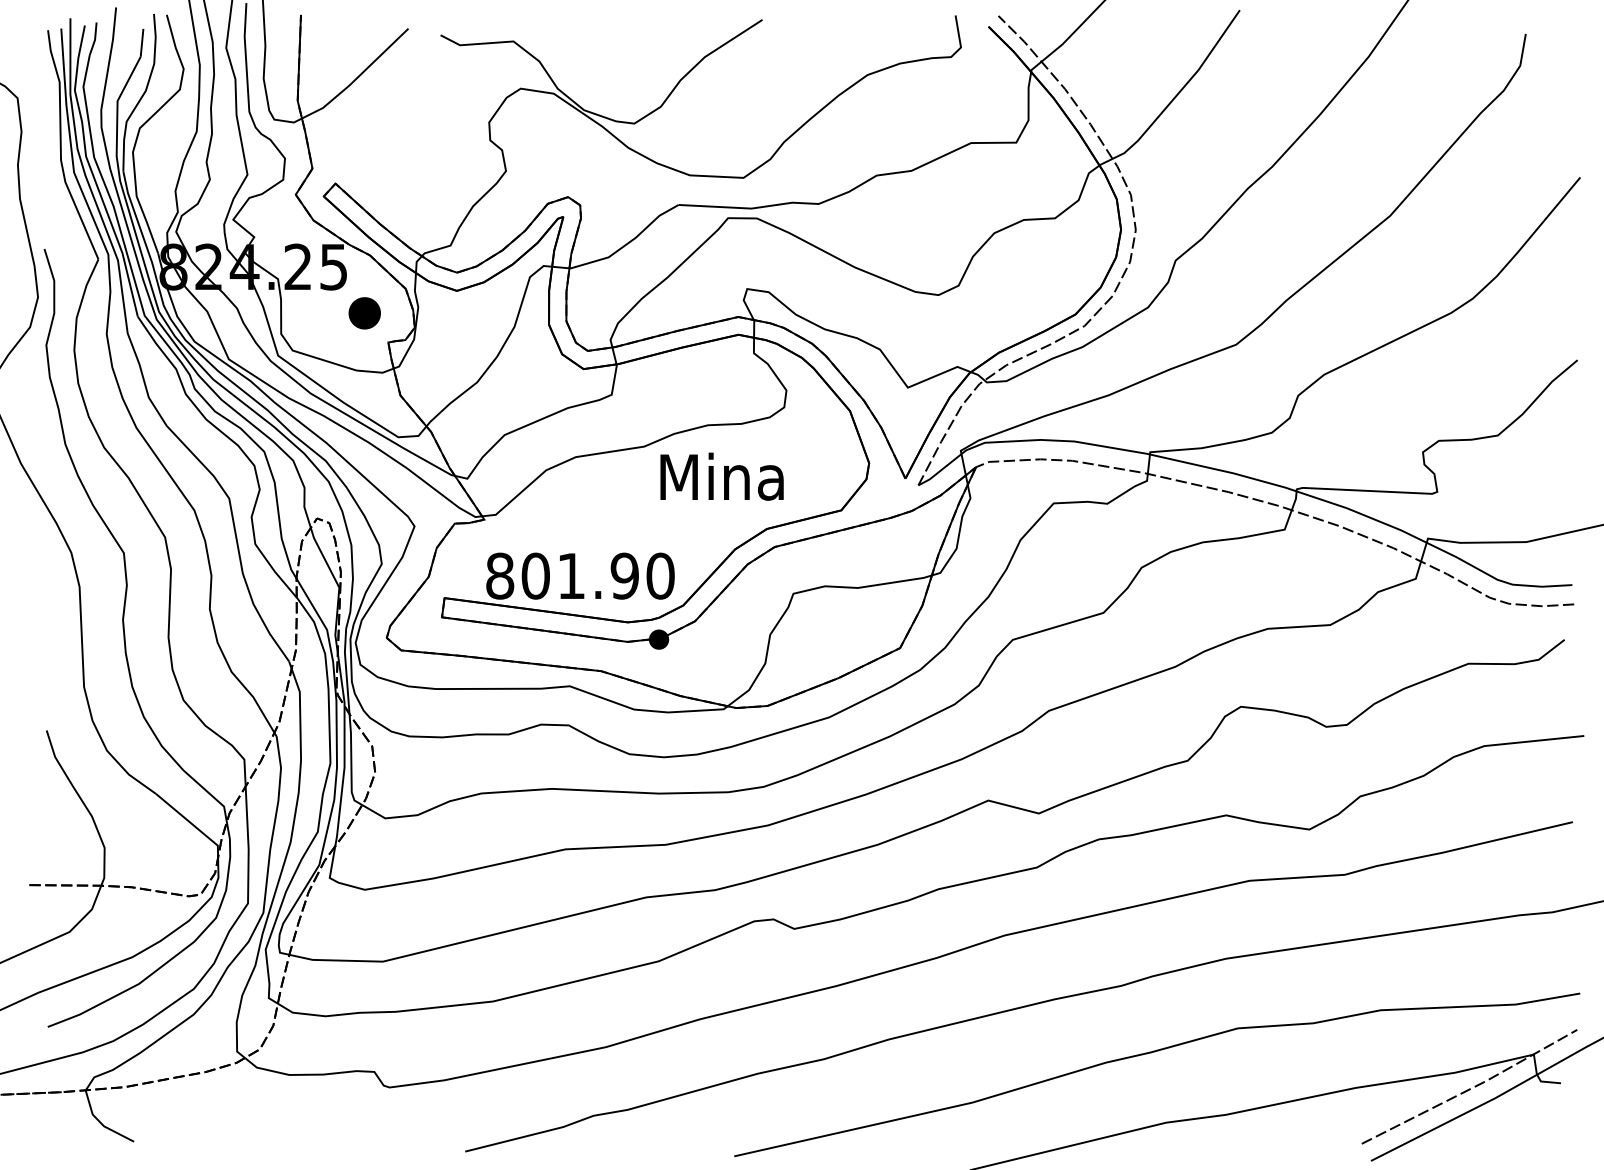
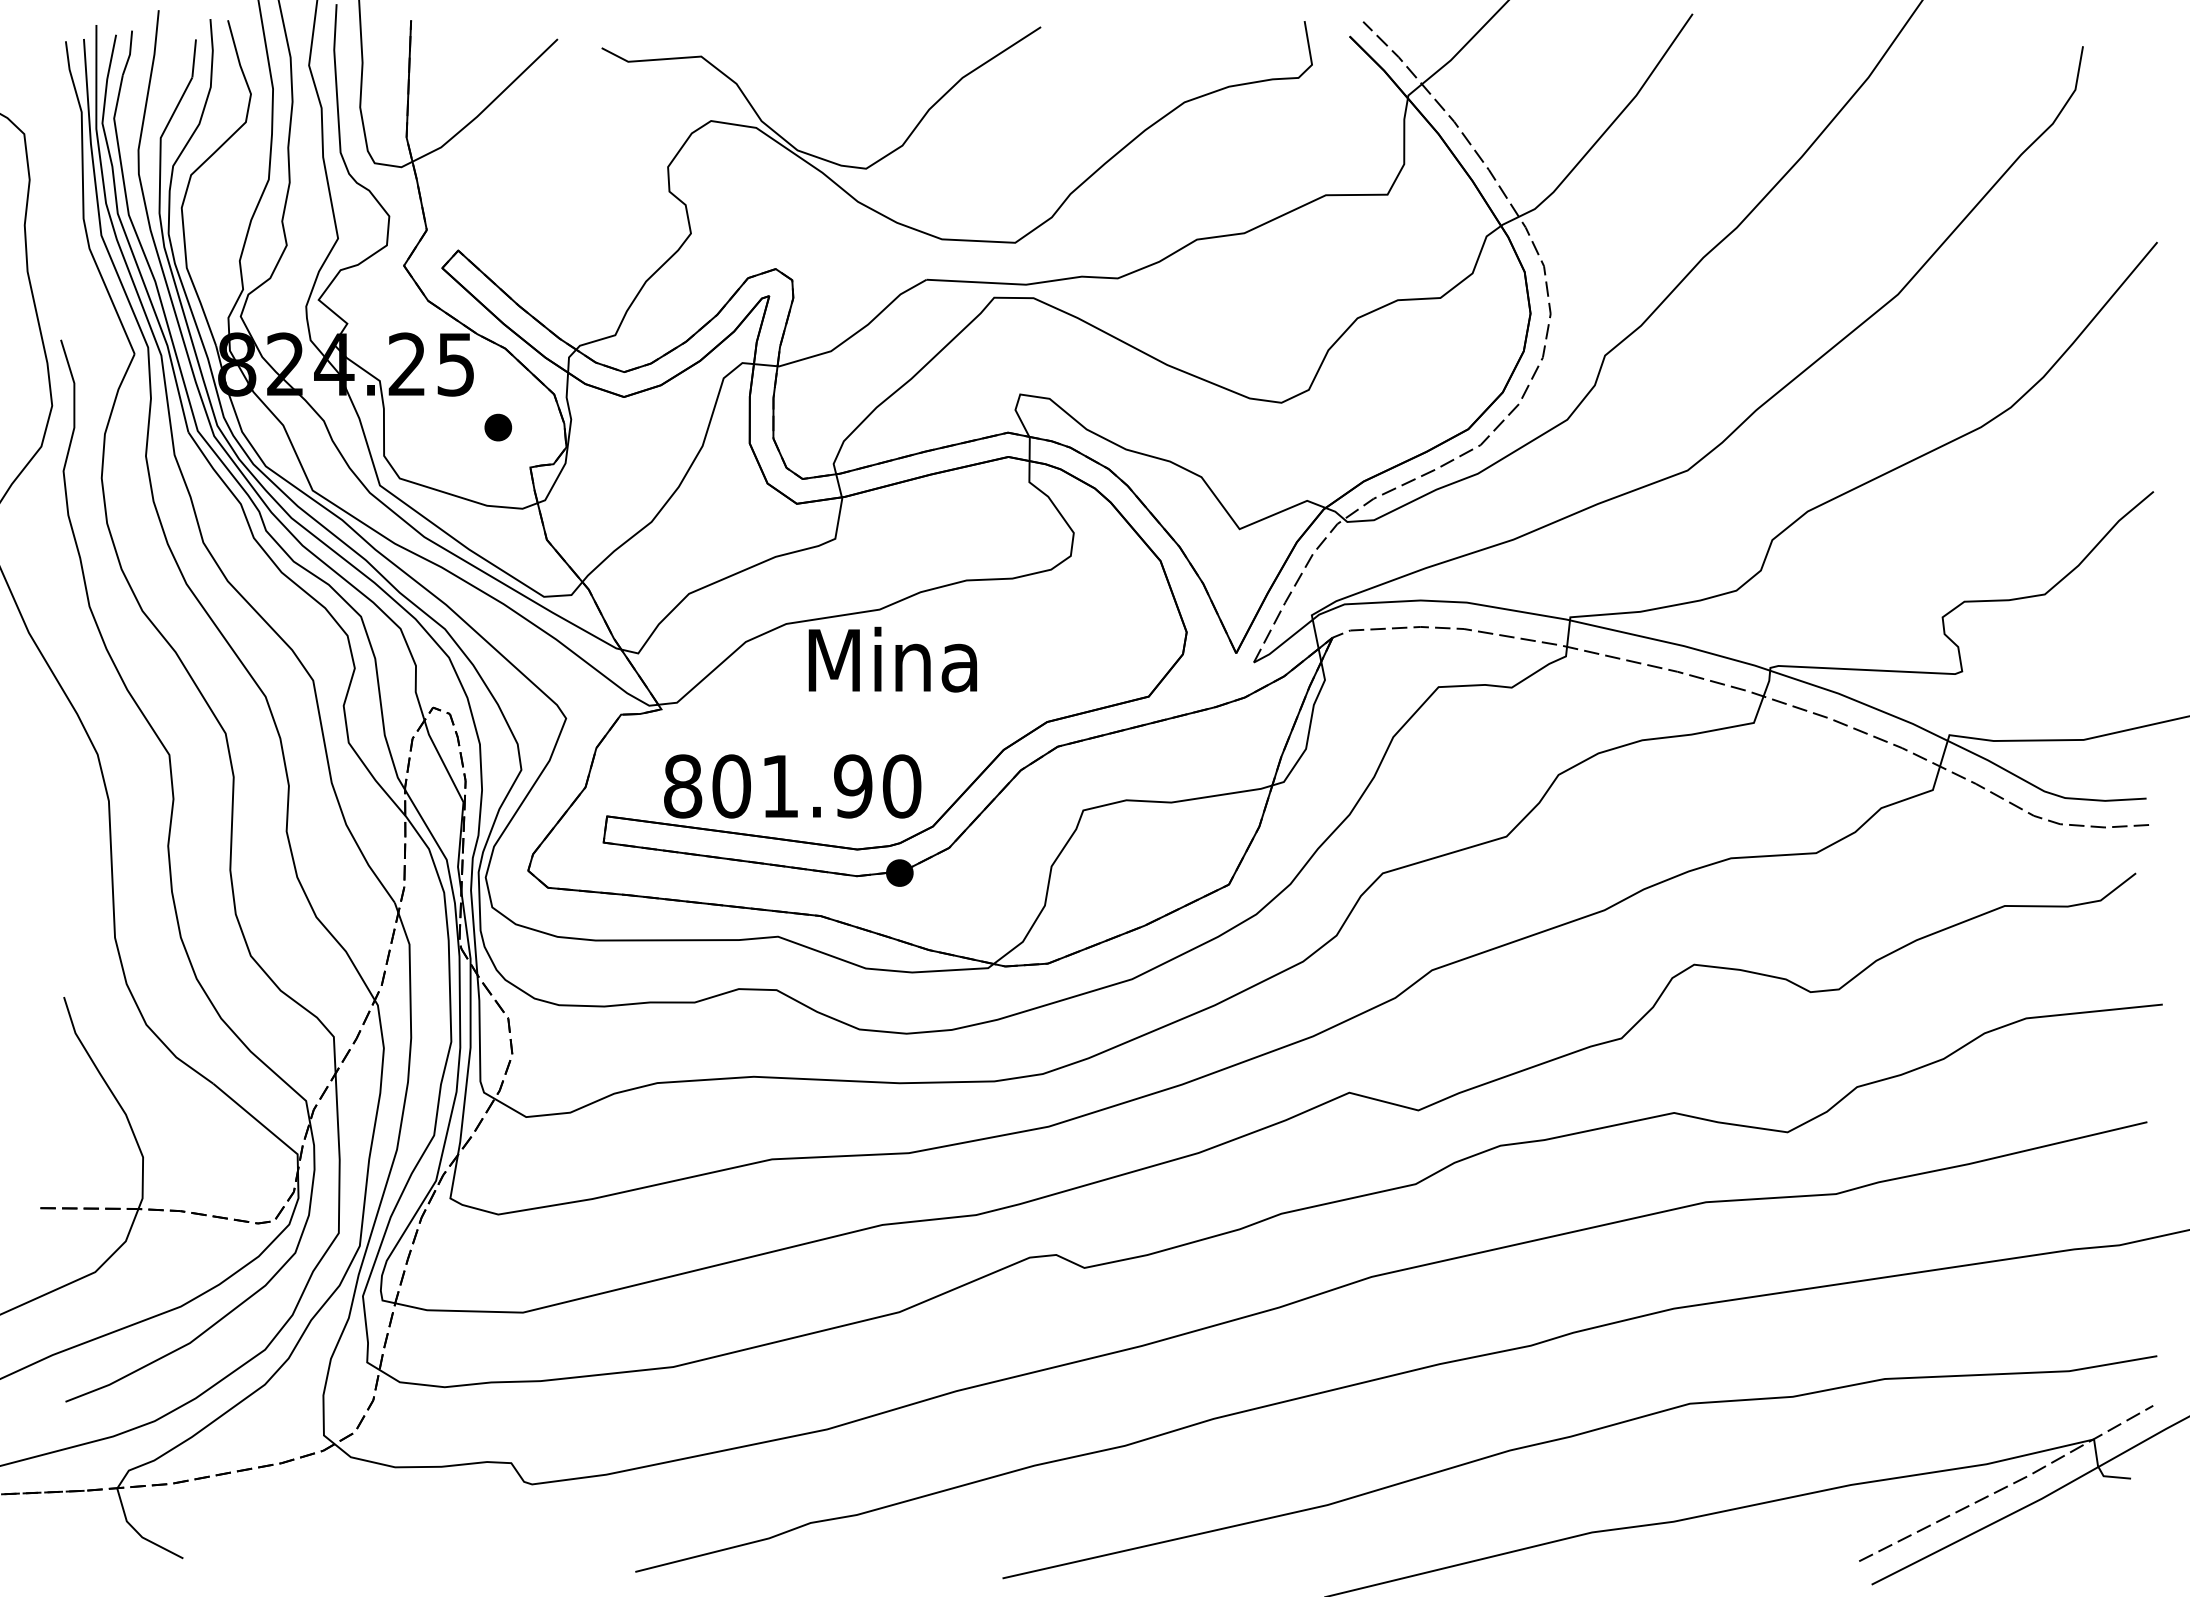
part: (365, 313) -> (498, 427), size x0.62
text: (721, 476) -> (892, 659), moved

